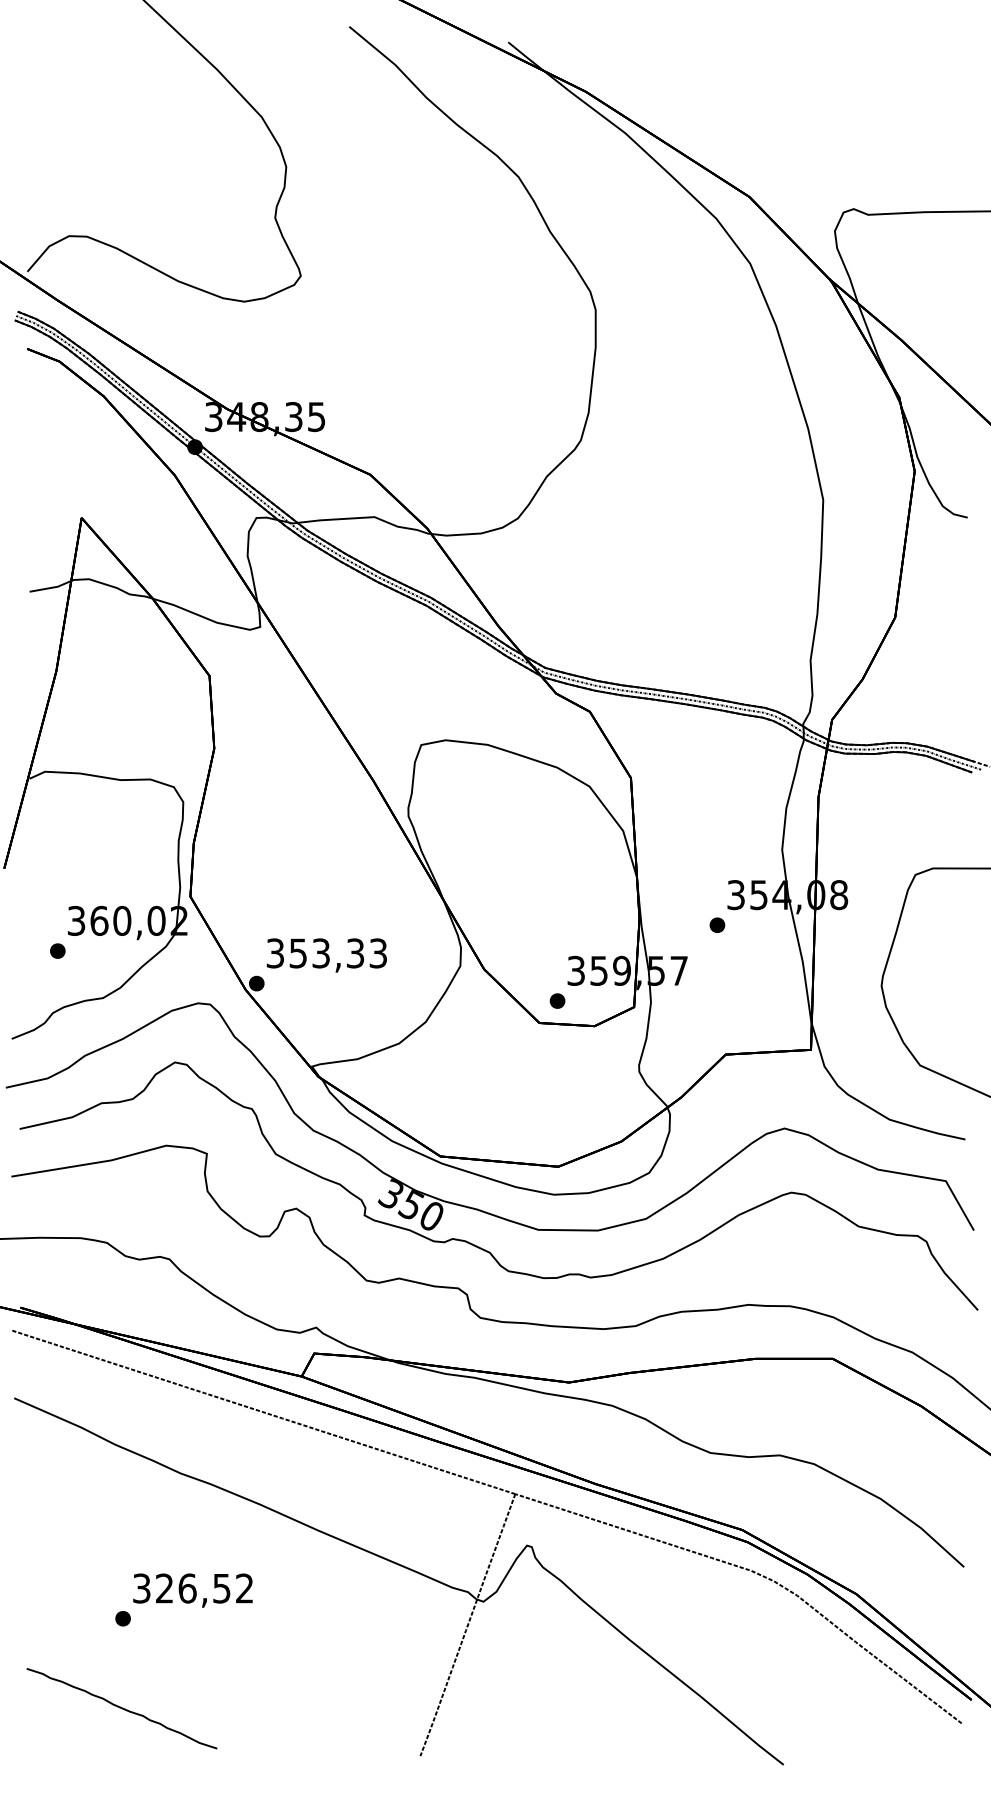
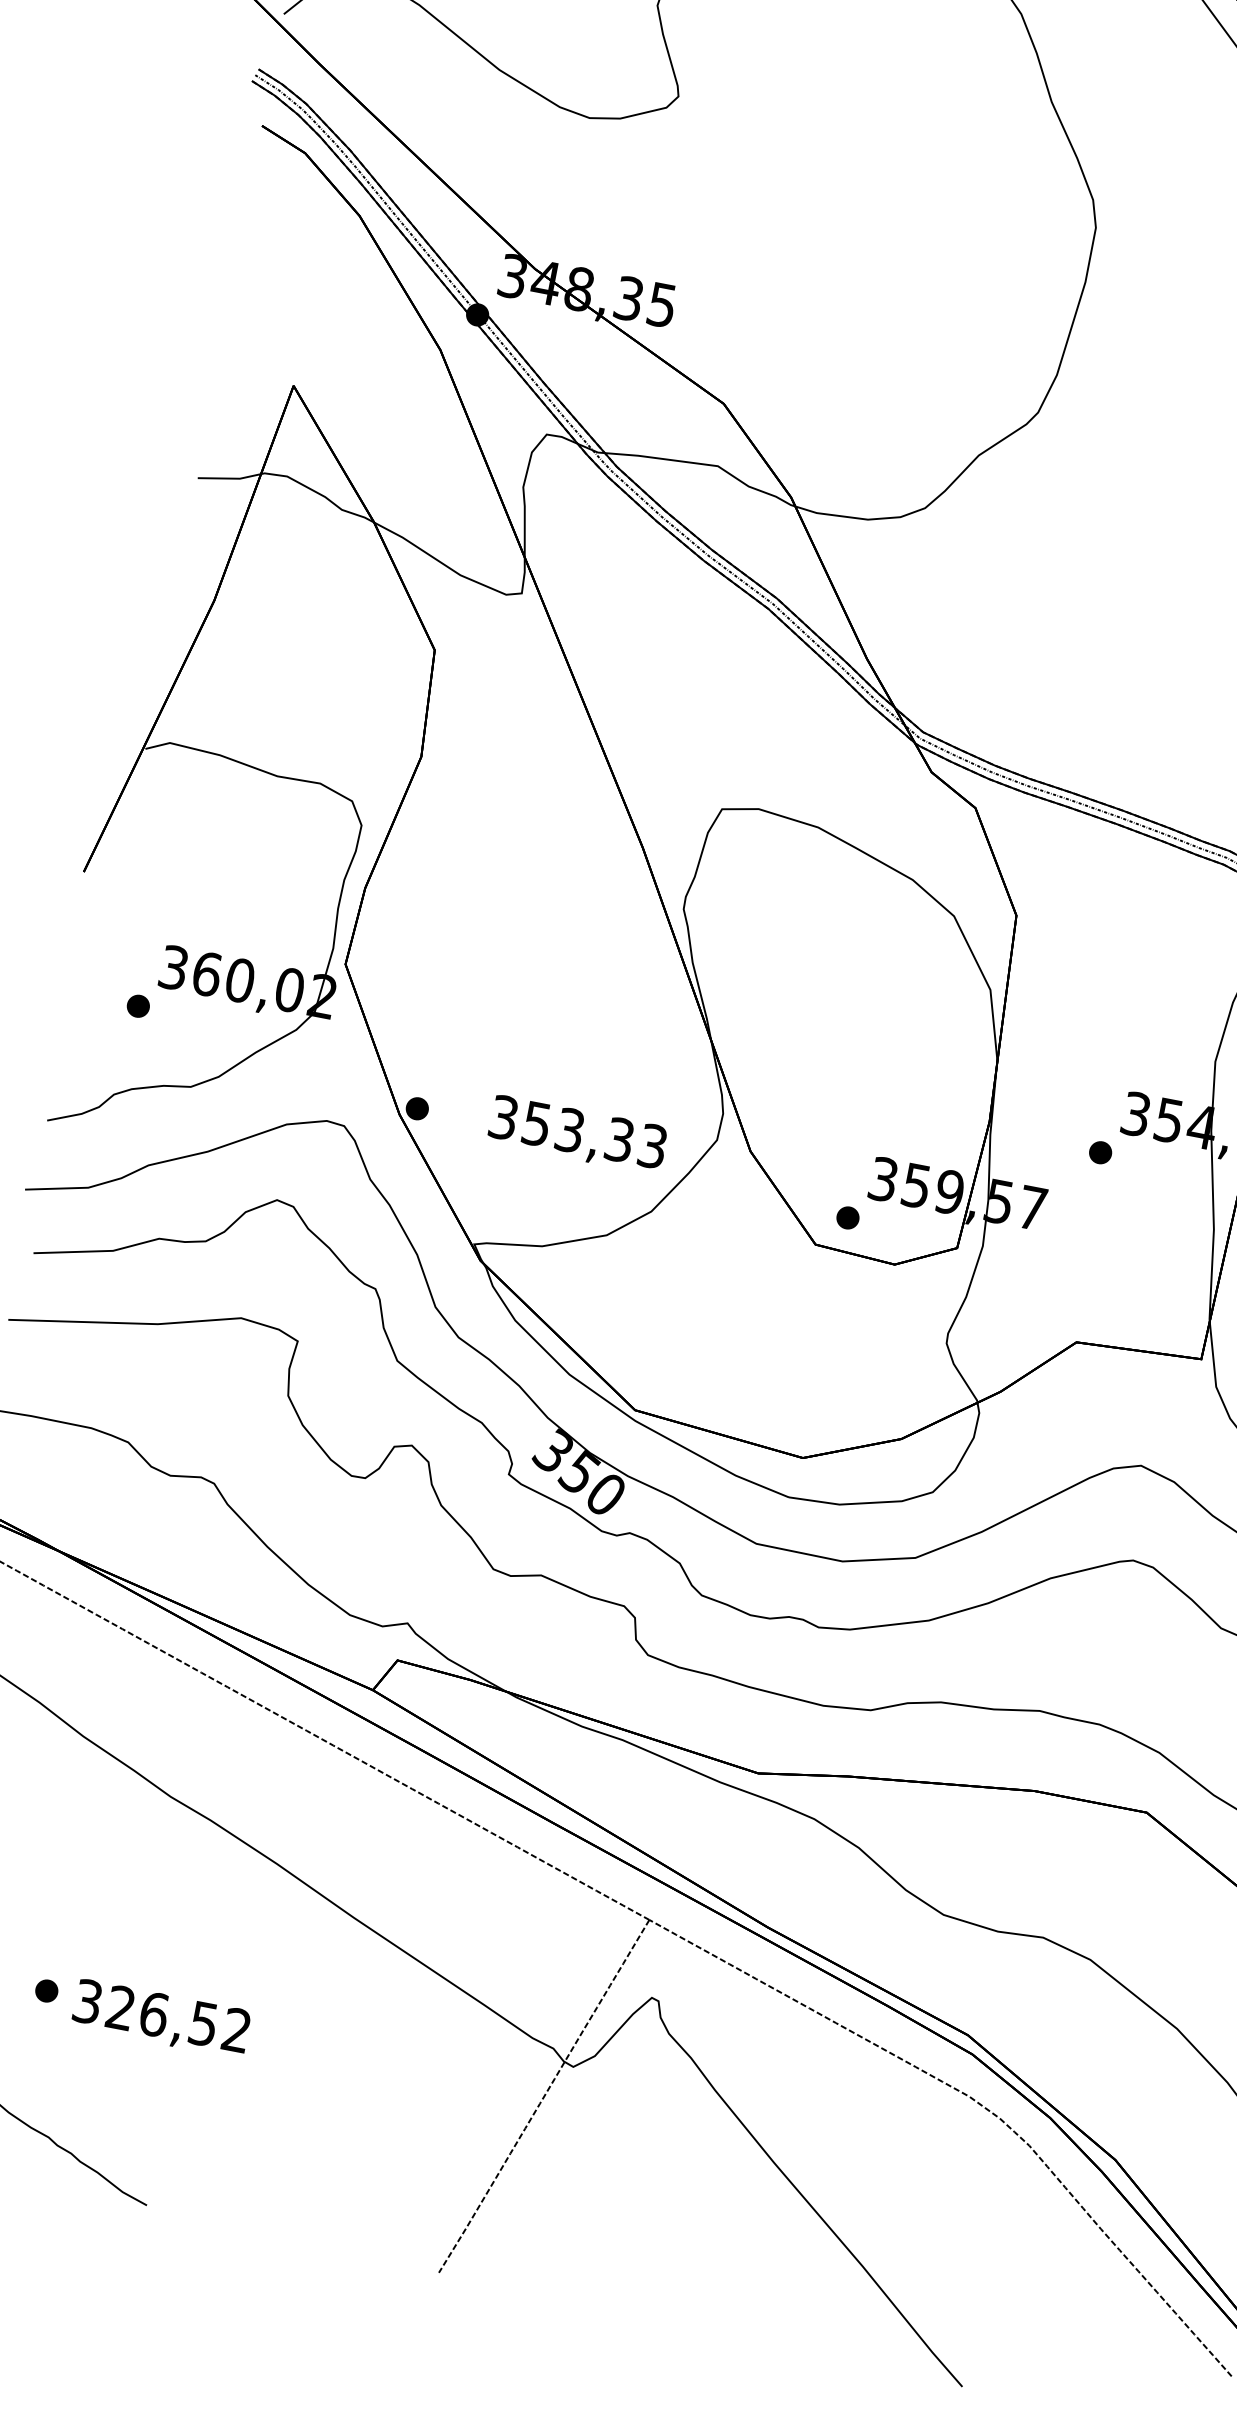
text: (326, 955) -> (577, 1134), moved
text: (192, 1590) -> (160, 2018), moved

